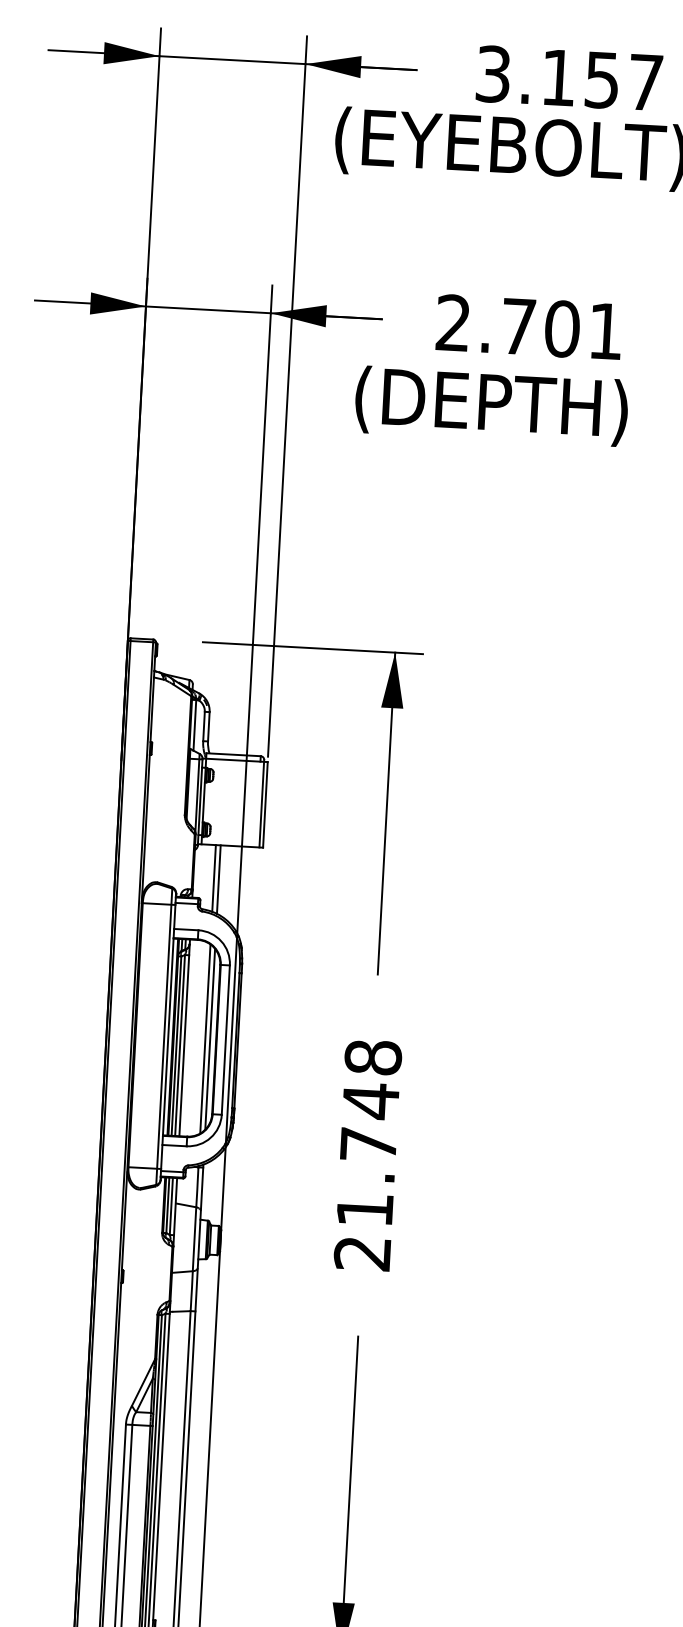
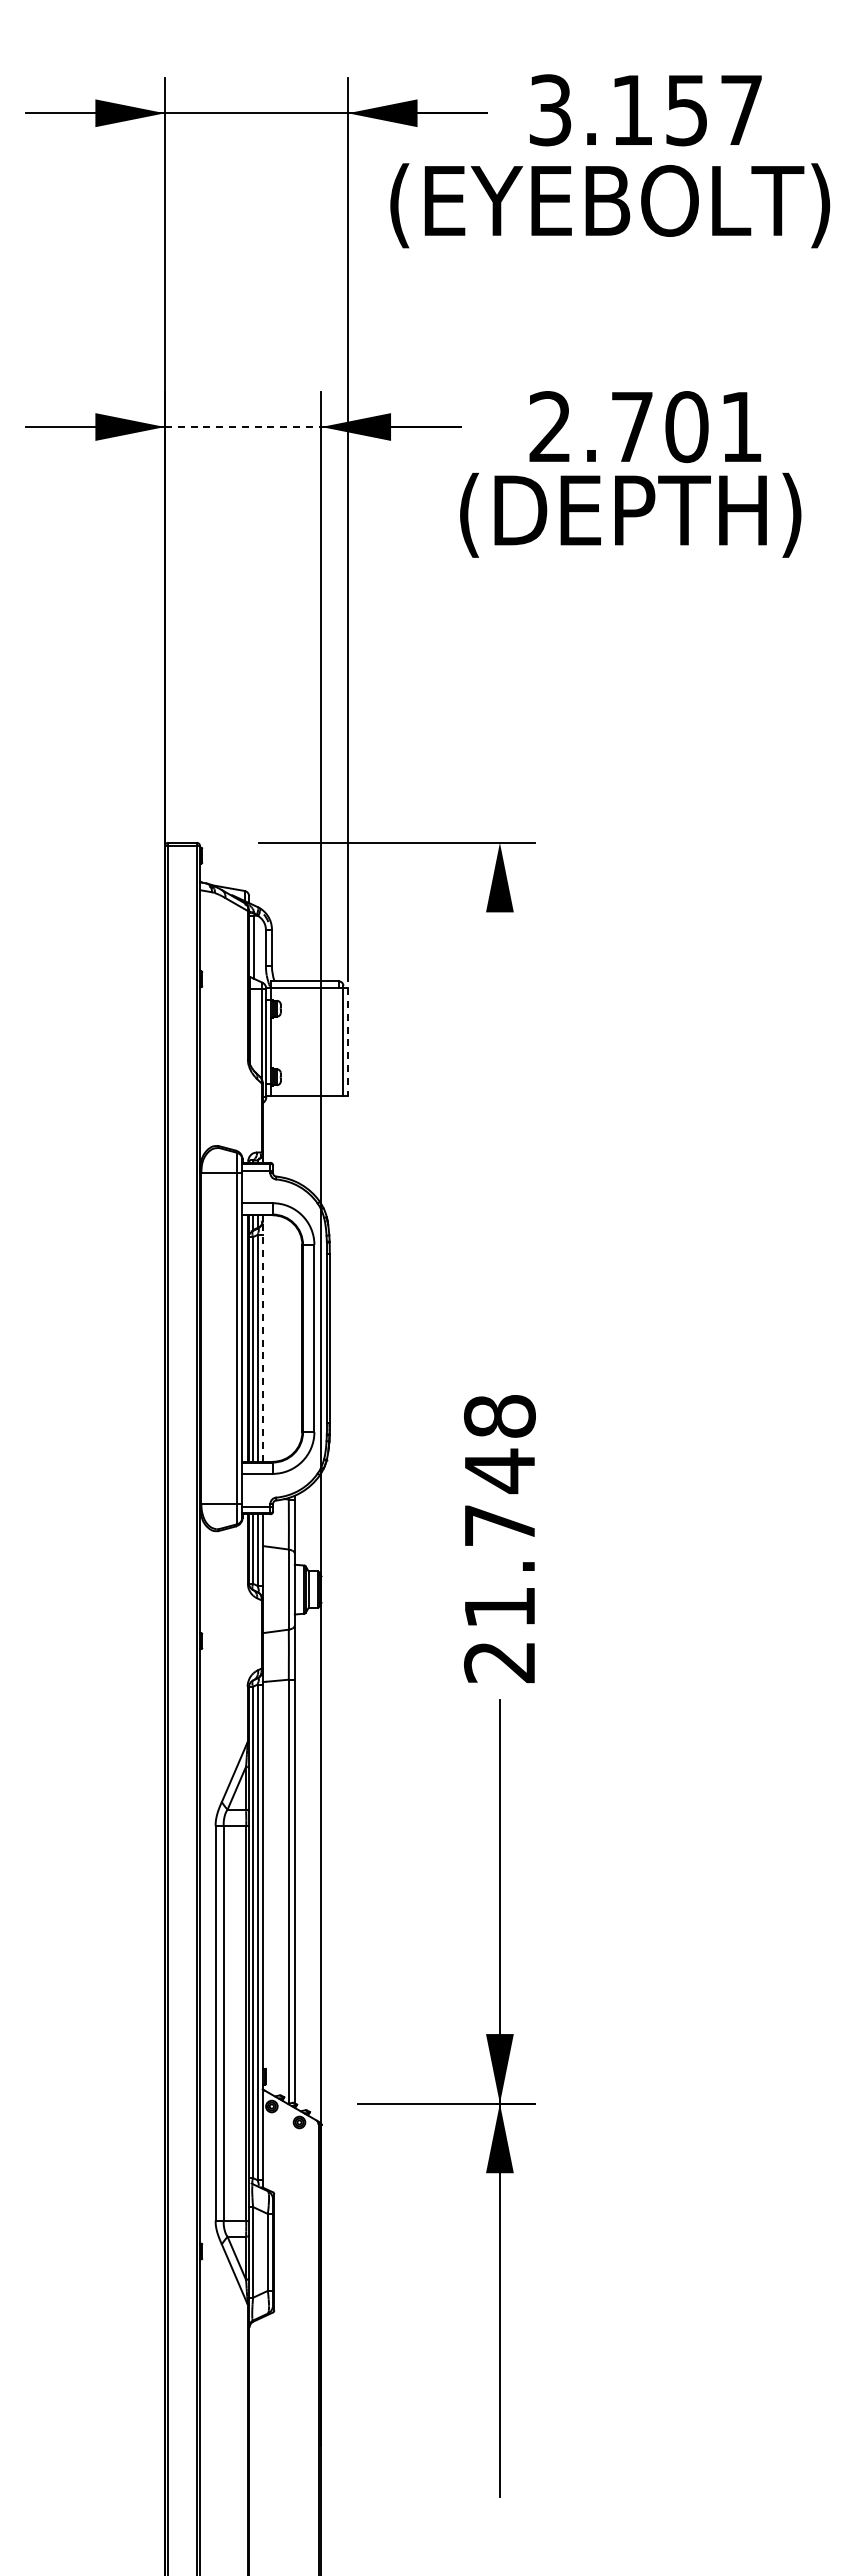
text: (569, 78) -> (645, 110), moved
line: (208, 310) -> (243, 427), solid -> dashed
text: (491, 405) -> (630, 514), moved
line: (265, 804) -> (347, 1041), solid -> dashed
line: (386, 813) -> (499, 1044), removed
line: (213, 878) -> (288, 1137), removed
line: (218, 879) -> (294, 1138), removed
line: (205, 1038) -> (288, 1338), removed
line: (209, 1039) -> (294, 1338), removed
line: (184, 1040) -> (262, 1341), solid -> dashed
text: (367, 1155) -> (499, 1539), moved

